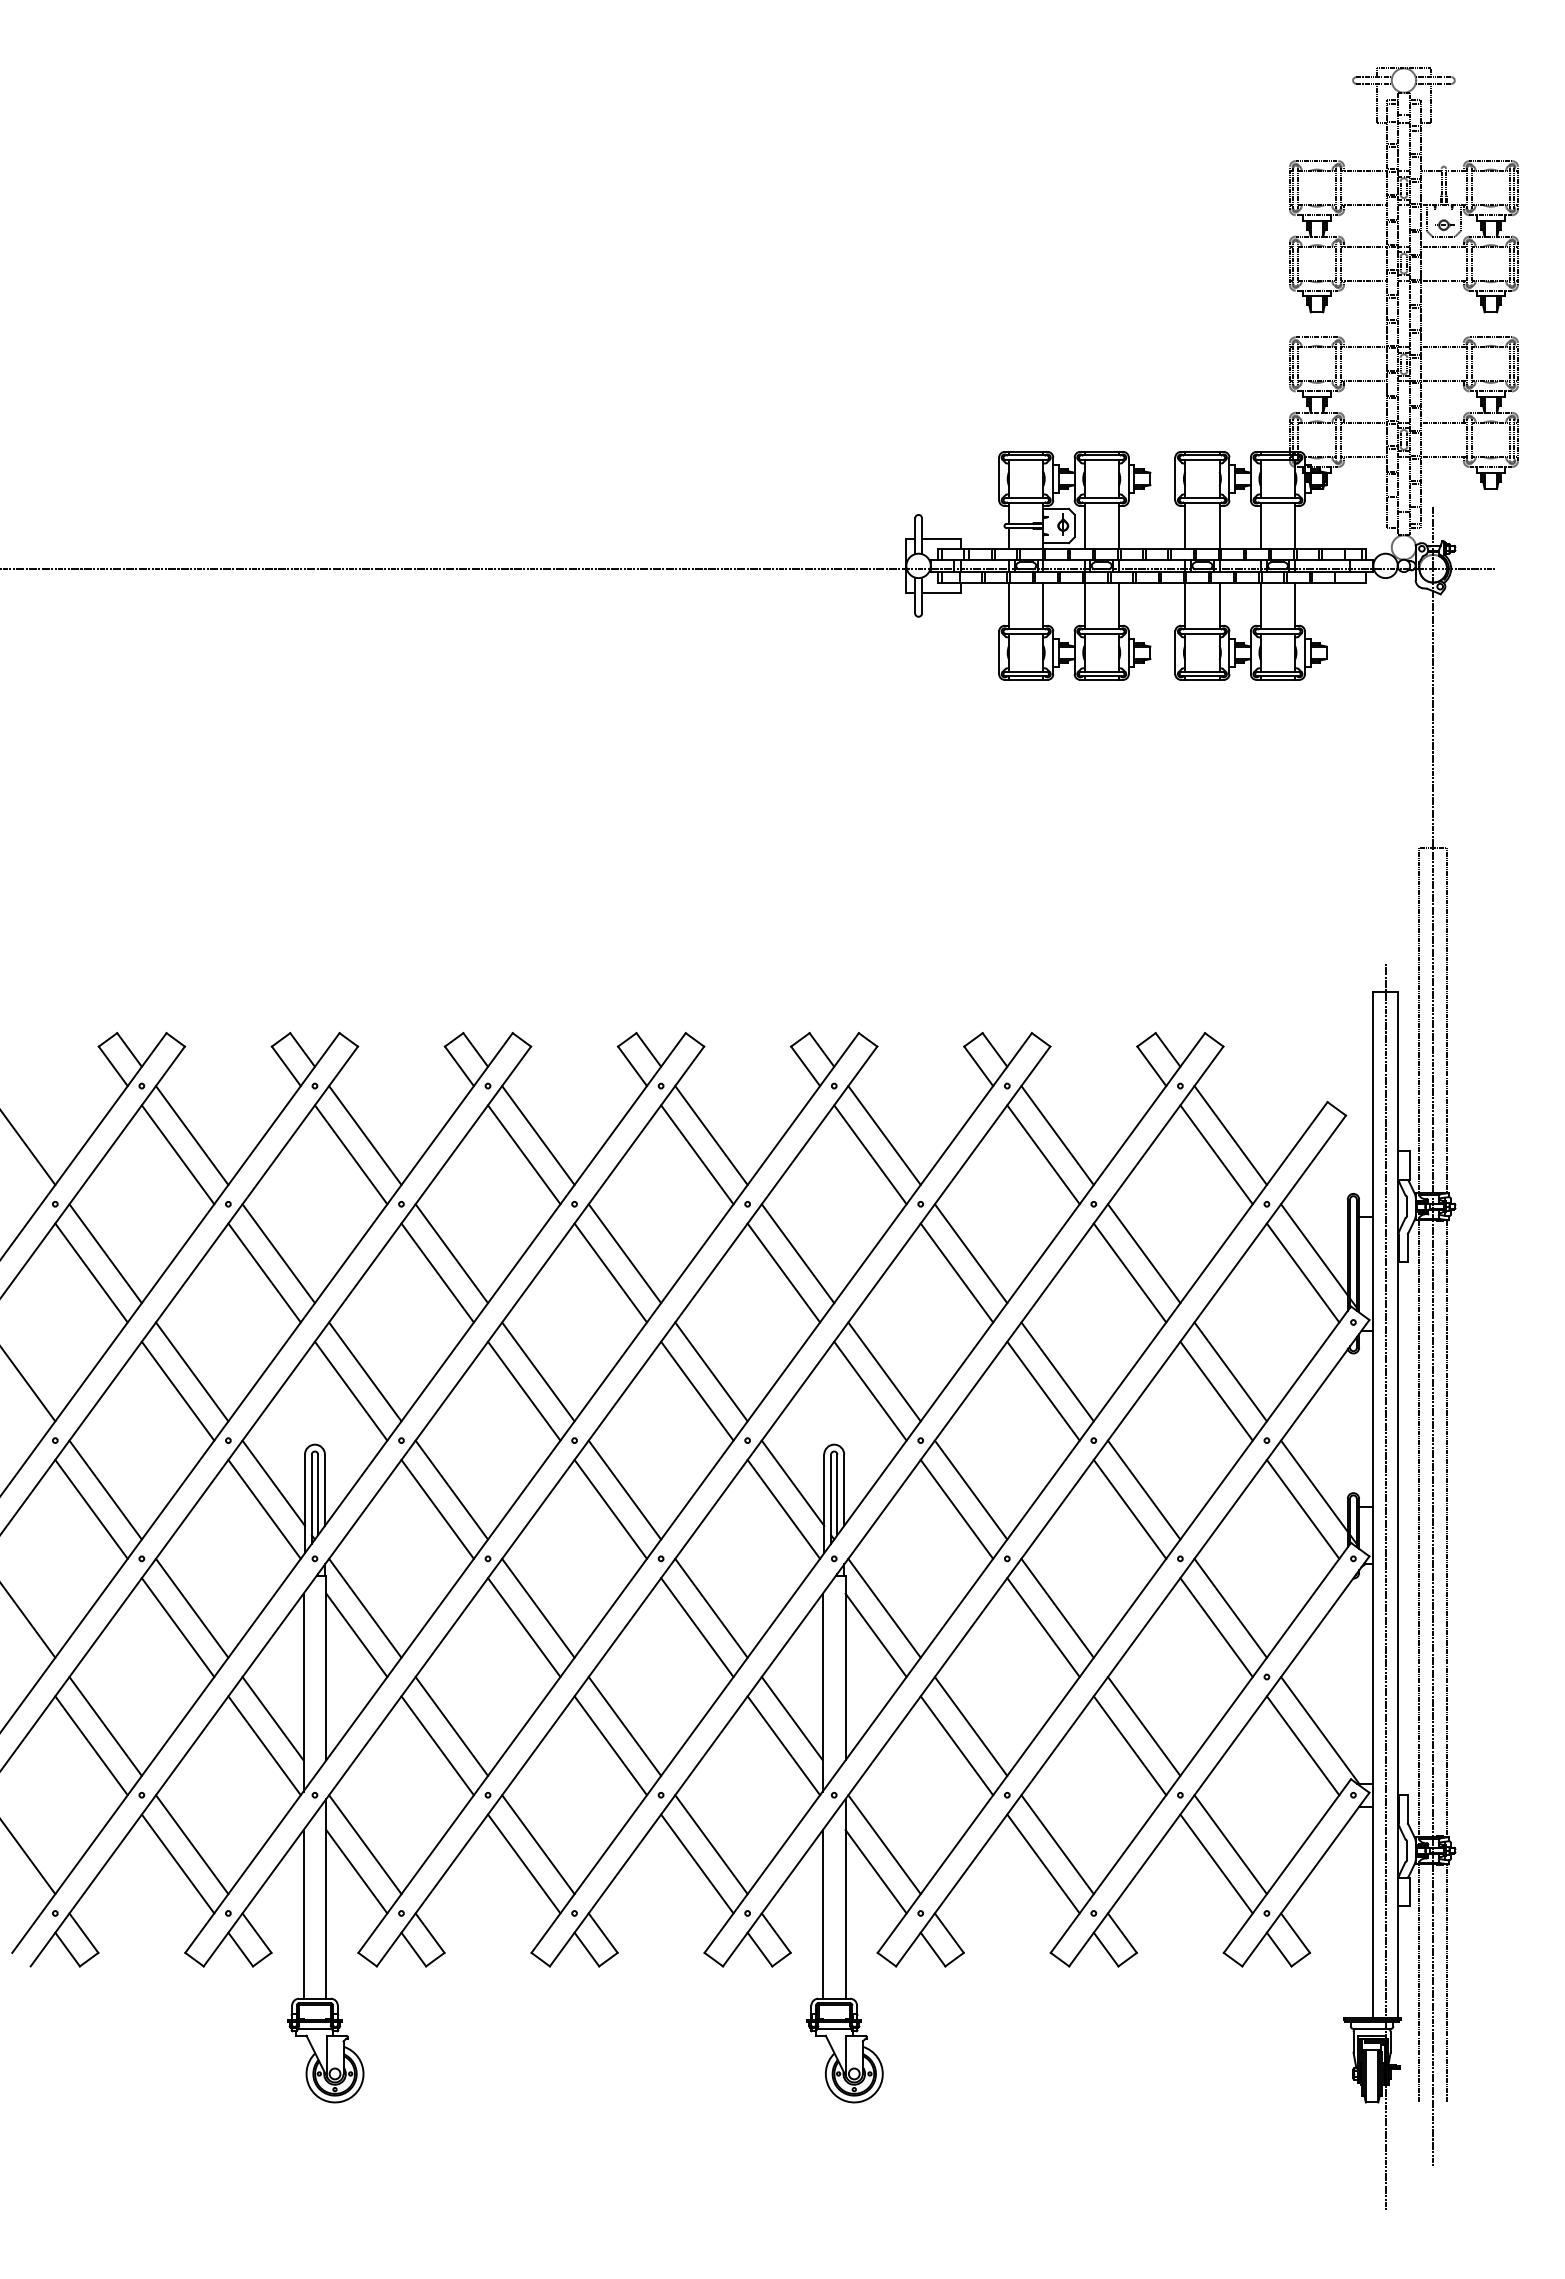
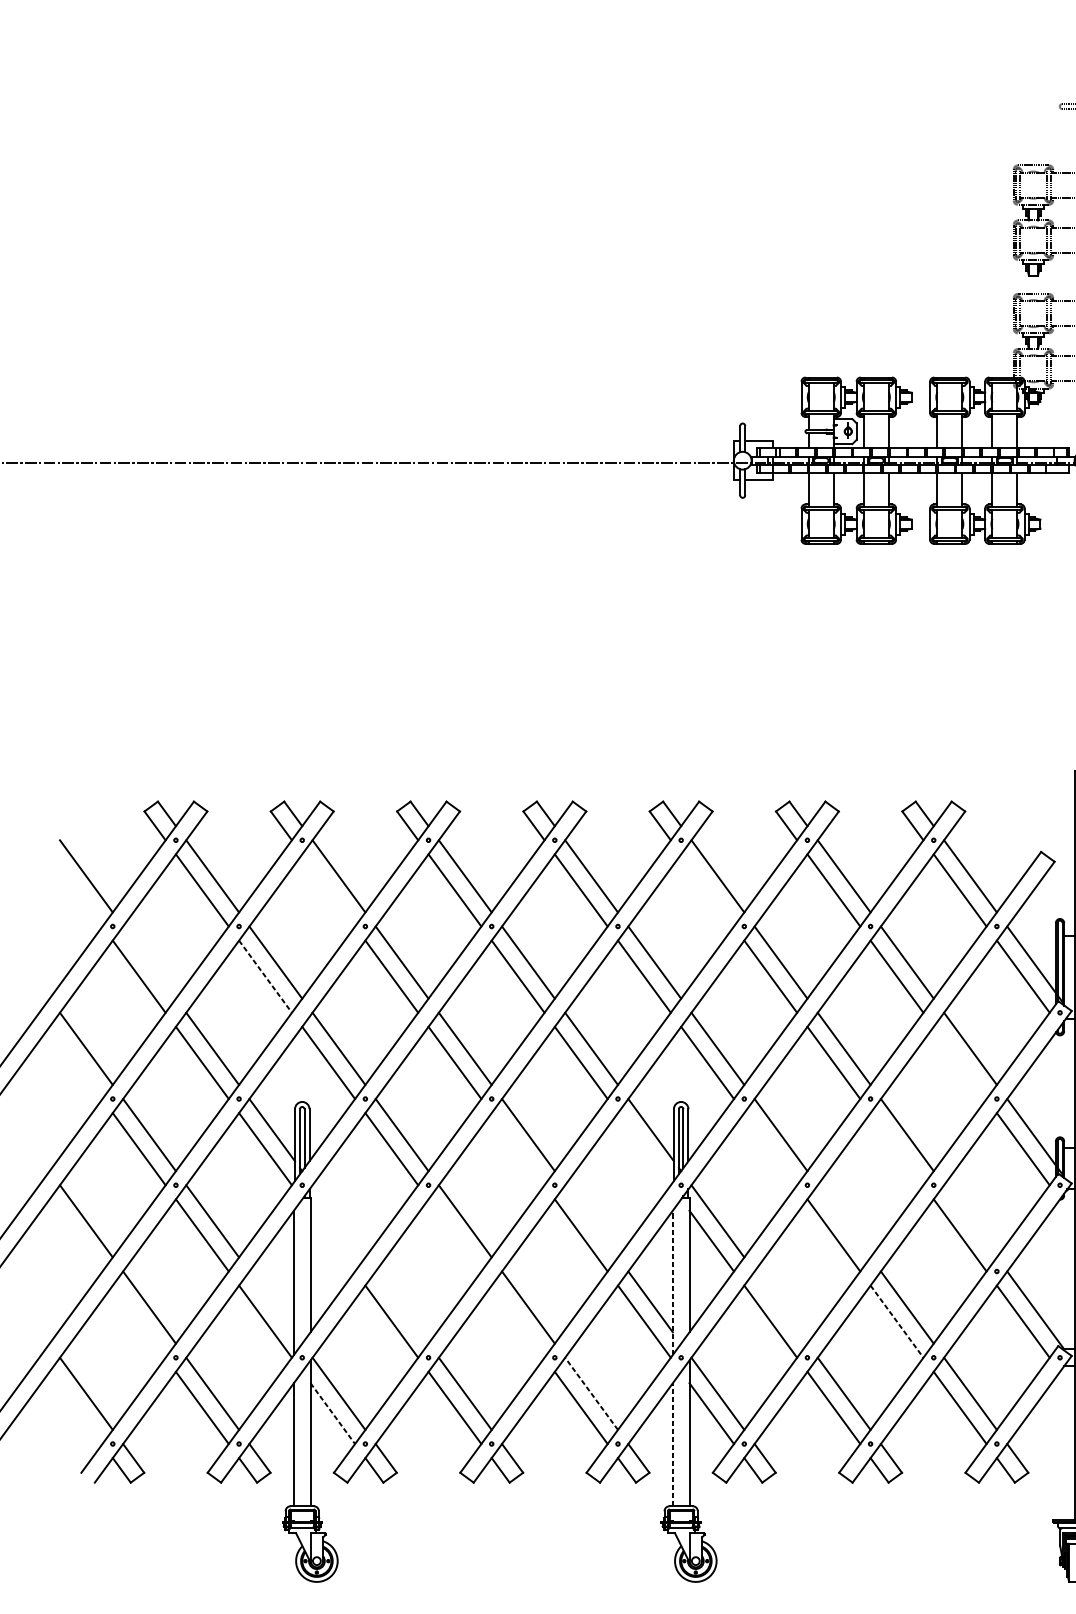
line: (350, 1154) -> (328, 890), removed
line: (870, 1154) -> (707, 890), removed
line: (105, 1253) -> (149, 962), removed
line: (264, 1273) -> (265, 977), solid -> dashed
line: (1216, 1390) -> (960, 1062), removed
line: (610, 1508) -> (517, 1148), removed
line: (783, 1508) -> (644, 1148), removed
line: (956, 1508) -> (770, 1148), removed
line: (1129, 1508) -> (896, 1148), removed
line: (365, 1607) -> (339, 1220), removed
line: (711, 1607) -> (591, 1220), removed
line: (1057, 1607) -> (844, 1220), removed
line: (1230, 1607) -> (970, 1220), removed
line: (524, 1627) -> (455, 1235), removed
line: (356, 1635) -> (332, 1241), removed
line: (822, 1692) -> (672, 1282), solid -> dashed
line: (272, 1718) -> (271, 1301), removed
line: (451, 1726) -> (401, 1307), removed
line: (970, 1726) -> (780, 1307), removed
line: (91, 1745) -> (139, 1321), removed
line: (610, 1745) -> (517, 1321), removed
line: (1130, 1746) -> (897, 1322), solid -> dashed
line: (711, 1844) -> (591, 1393), solid -> dashed
line: (356, 1871) -> (332, 1413), solid -> dashed
line: (822, 1913) -> (672, 1444), solid -> dashed

